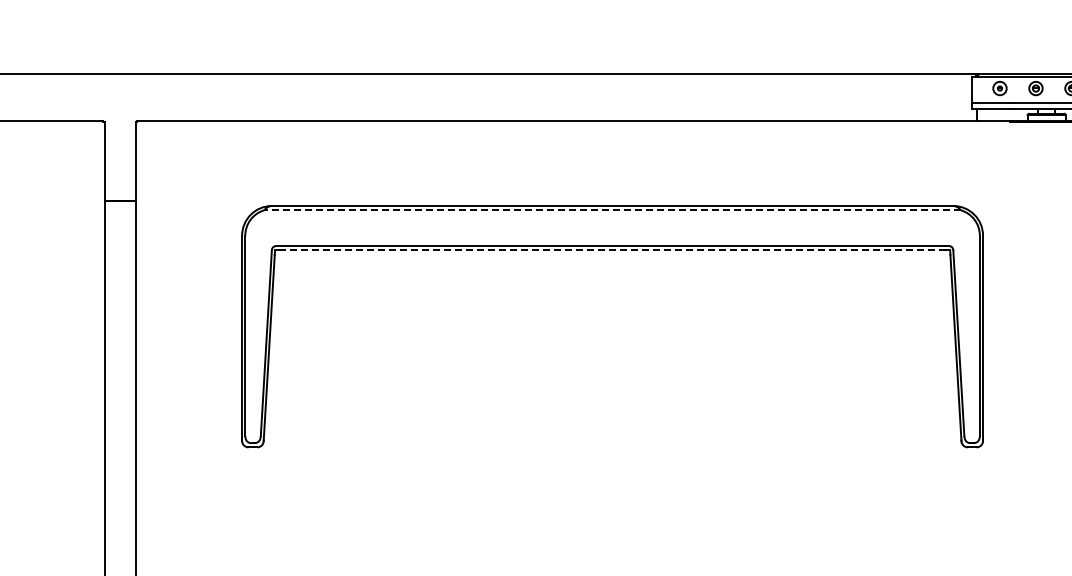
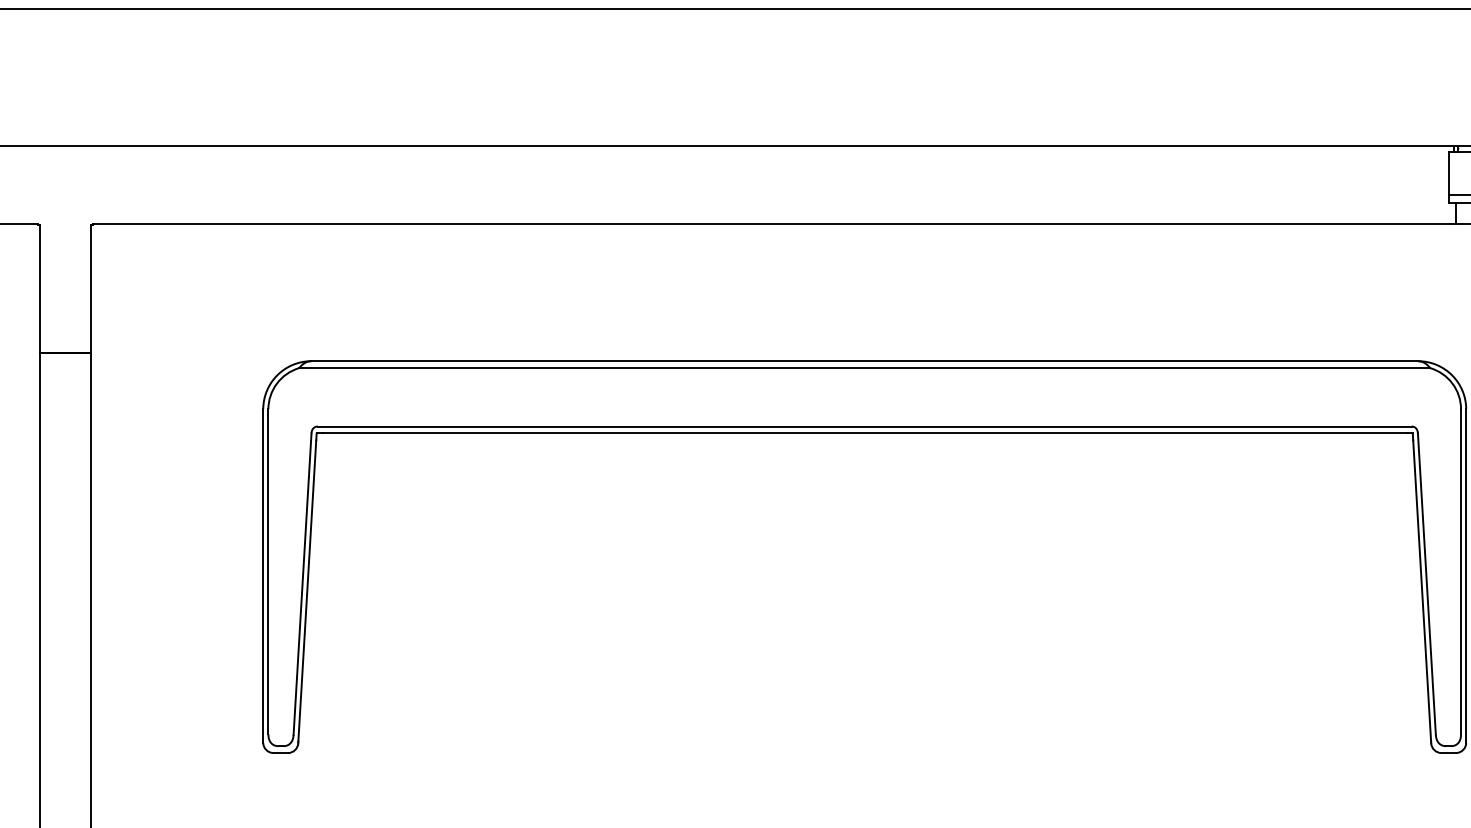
line: (612, 210) -> (864, 368), dashed -> solid
line: (612, 250) -> (864, 433), dashed -> solid

